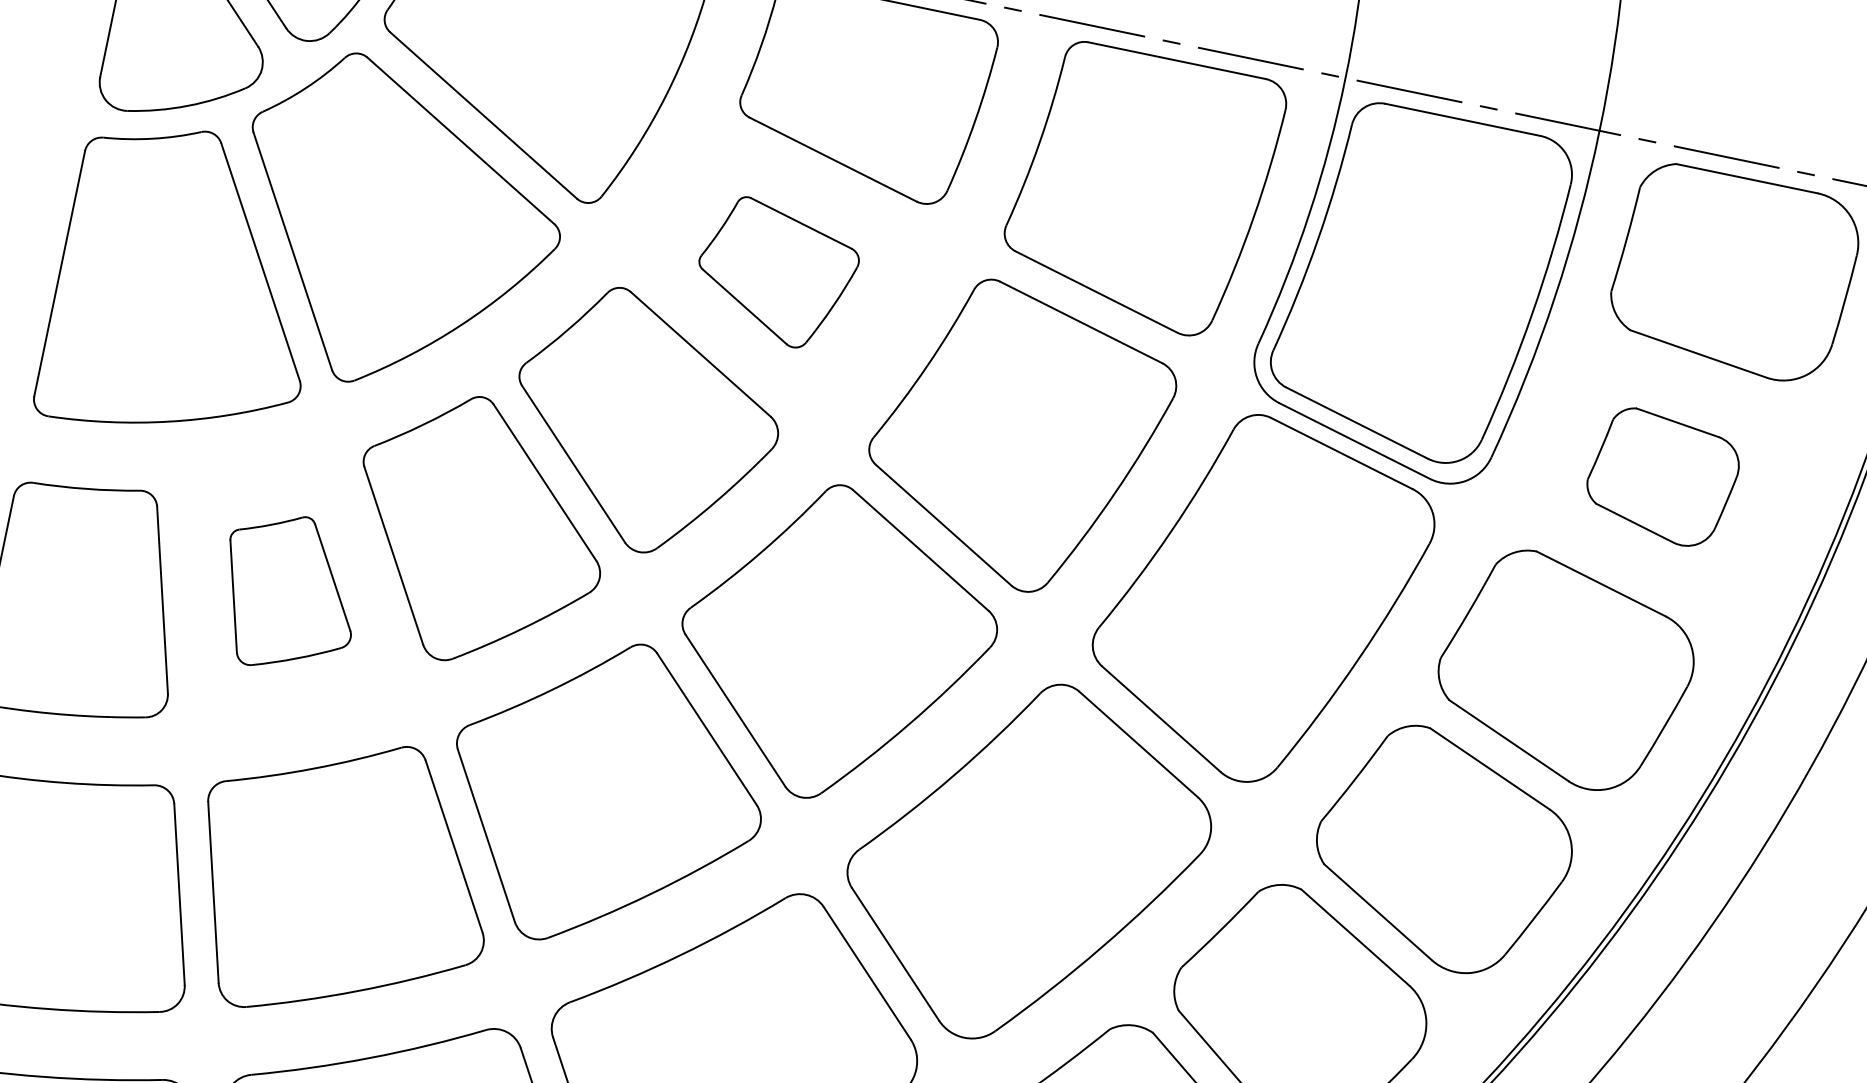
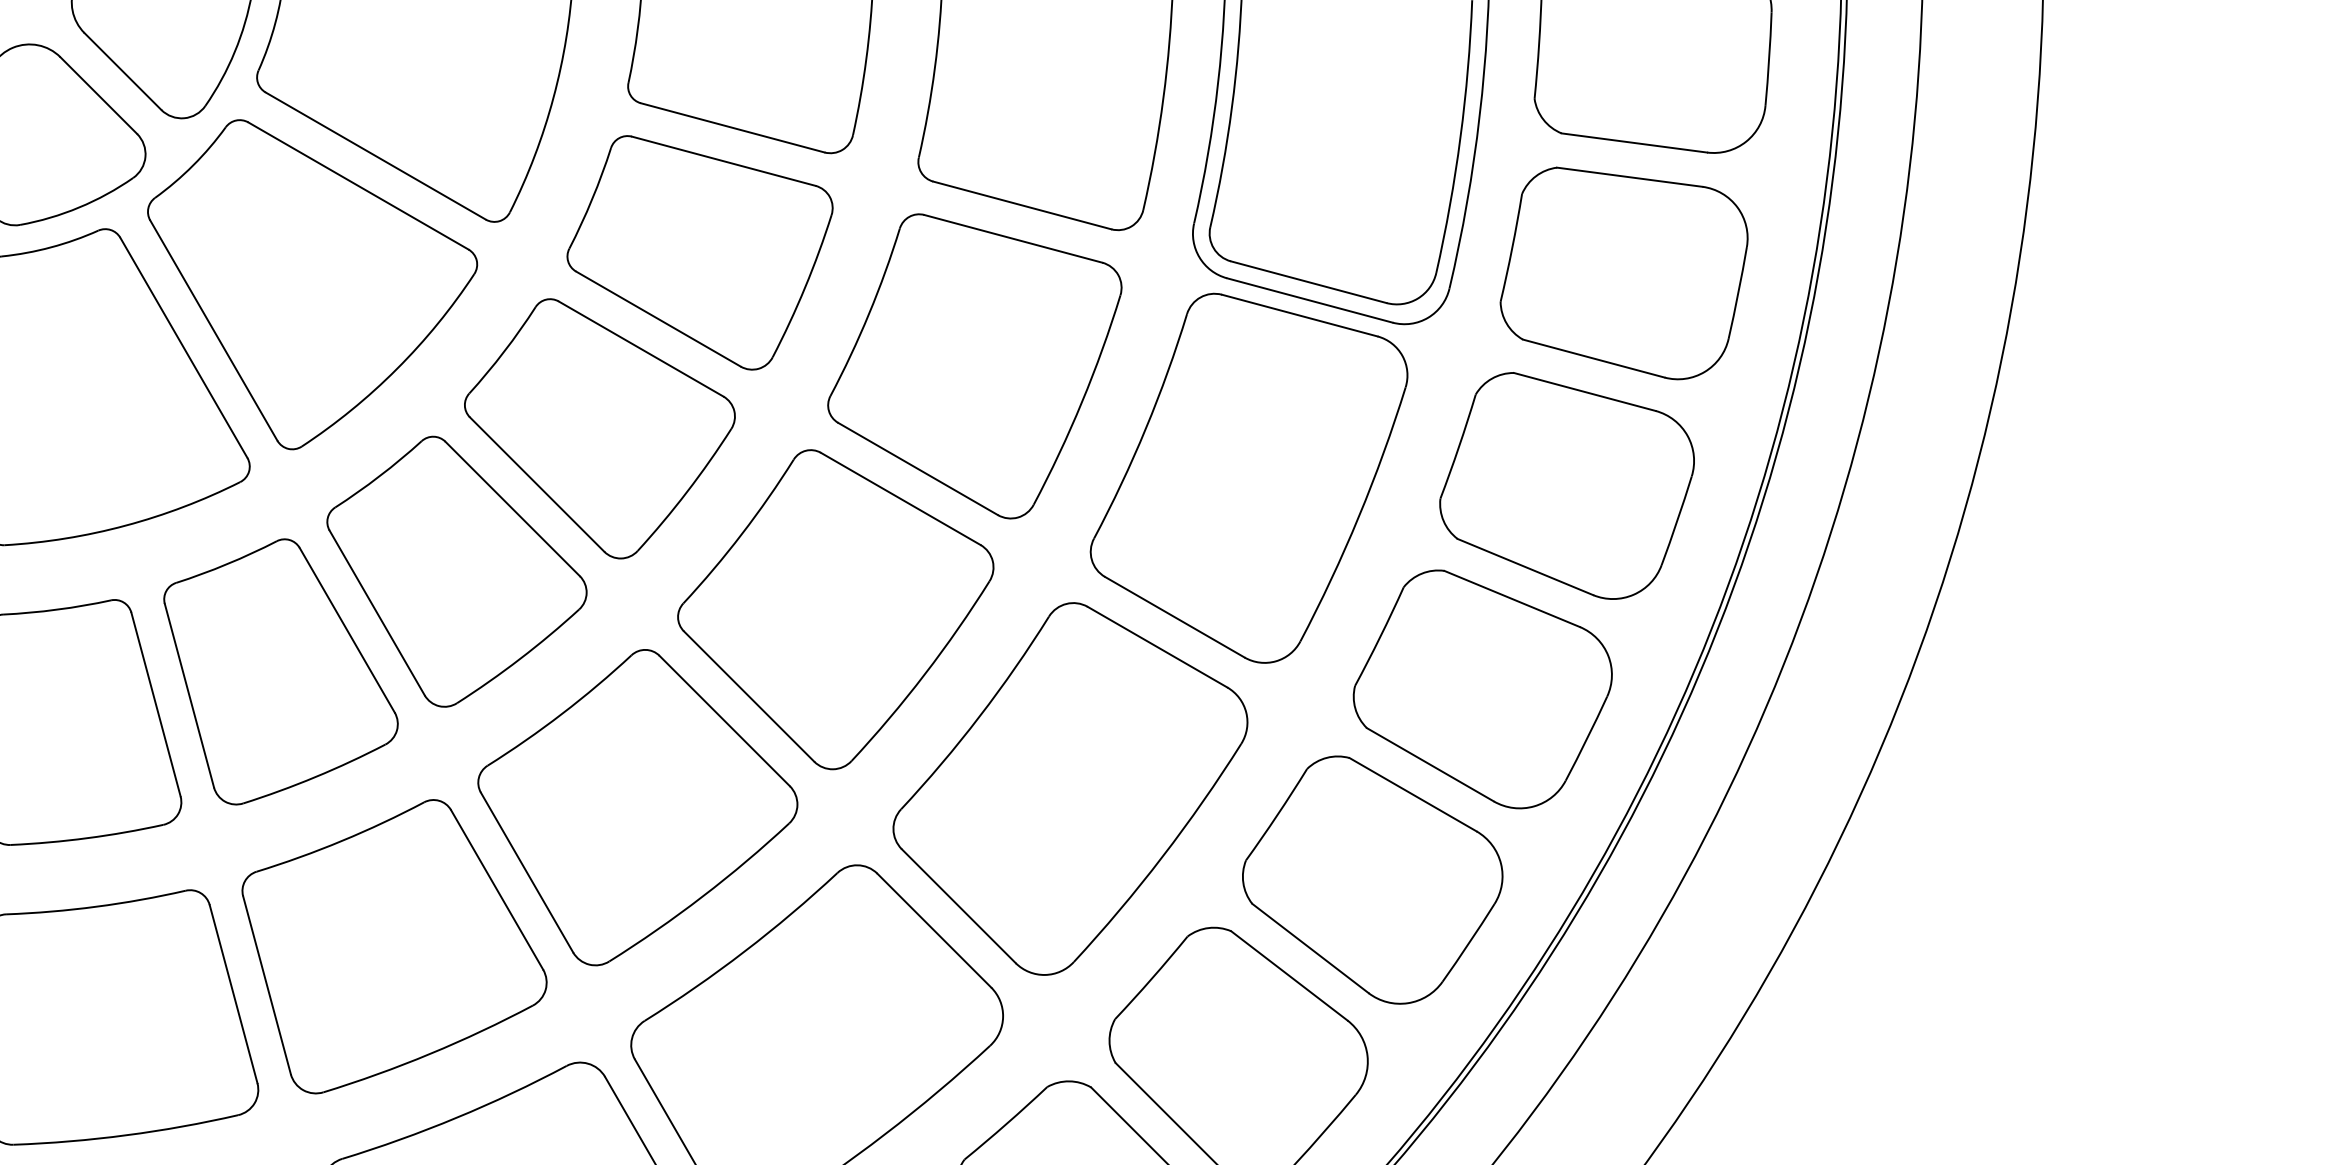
part: (776, 273) -> (699, 252), size x1.67
part: (1662, 477) -> (1623, 273), size x1.67
part: (289, 593) -> (280, 671), size x1.67

